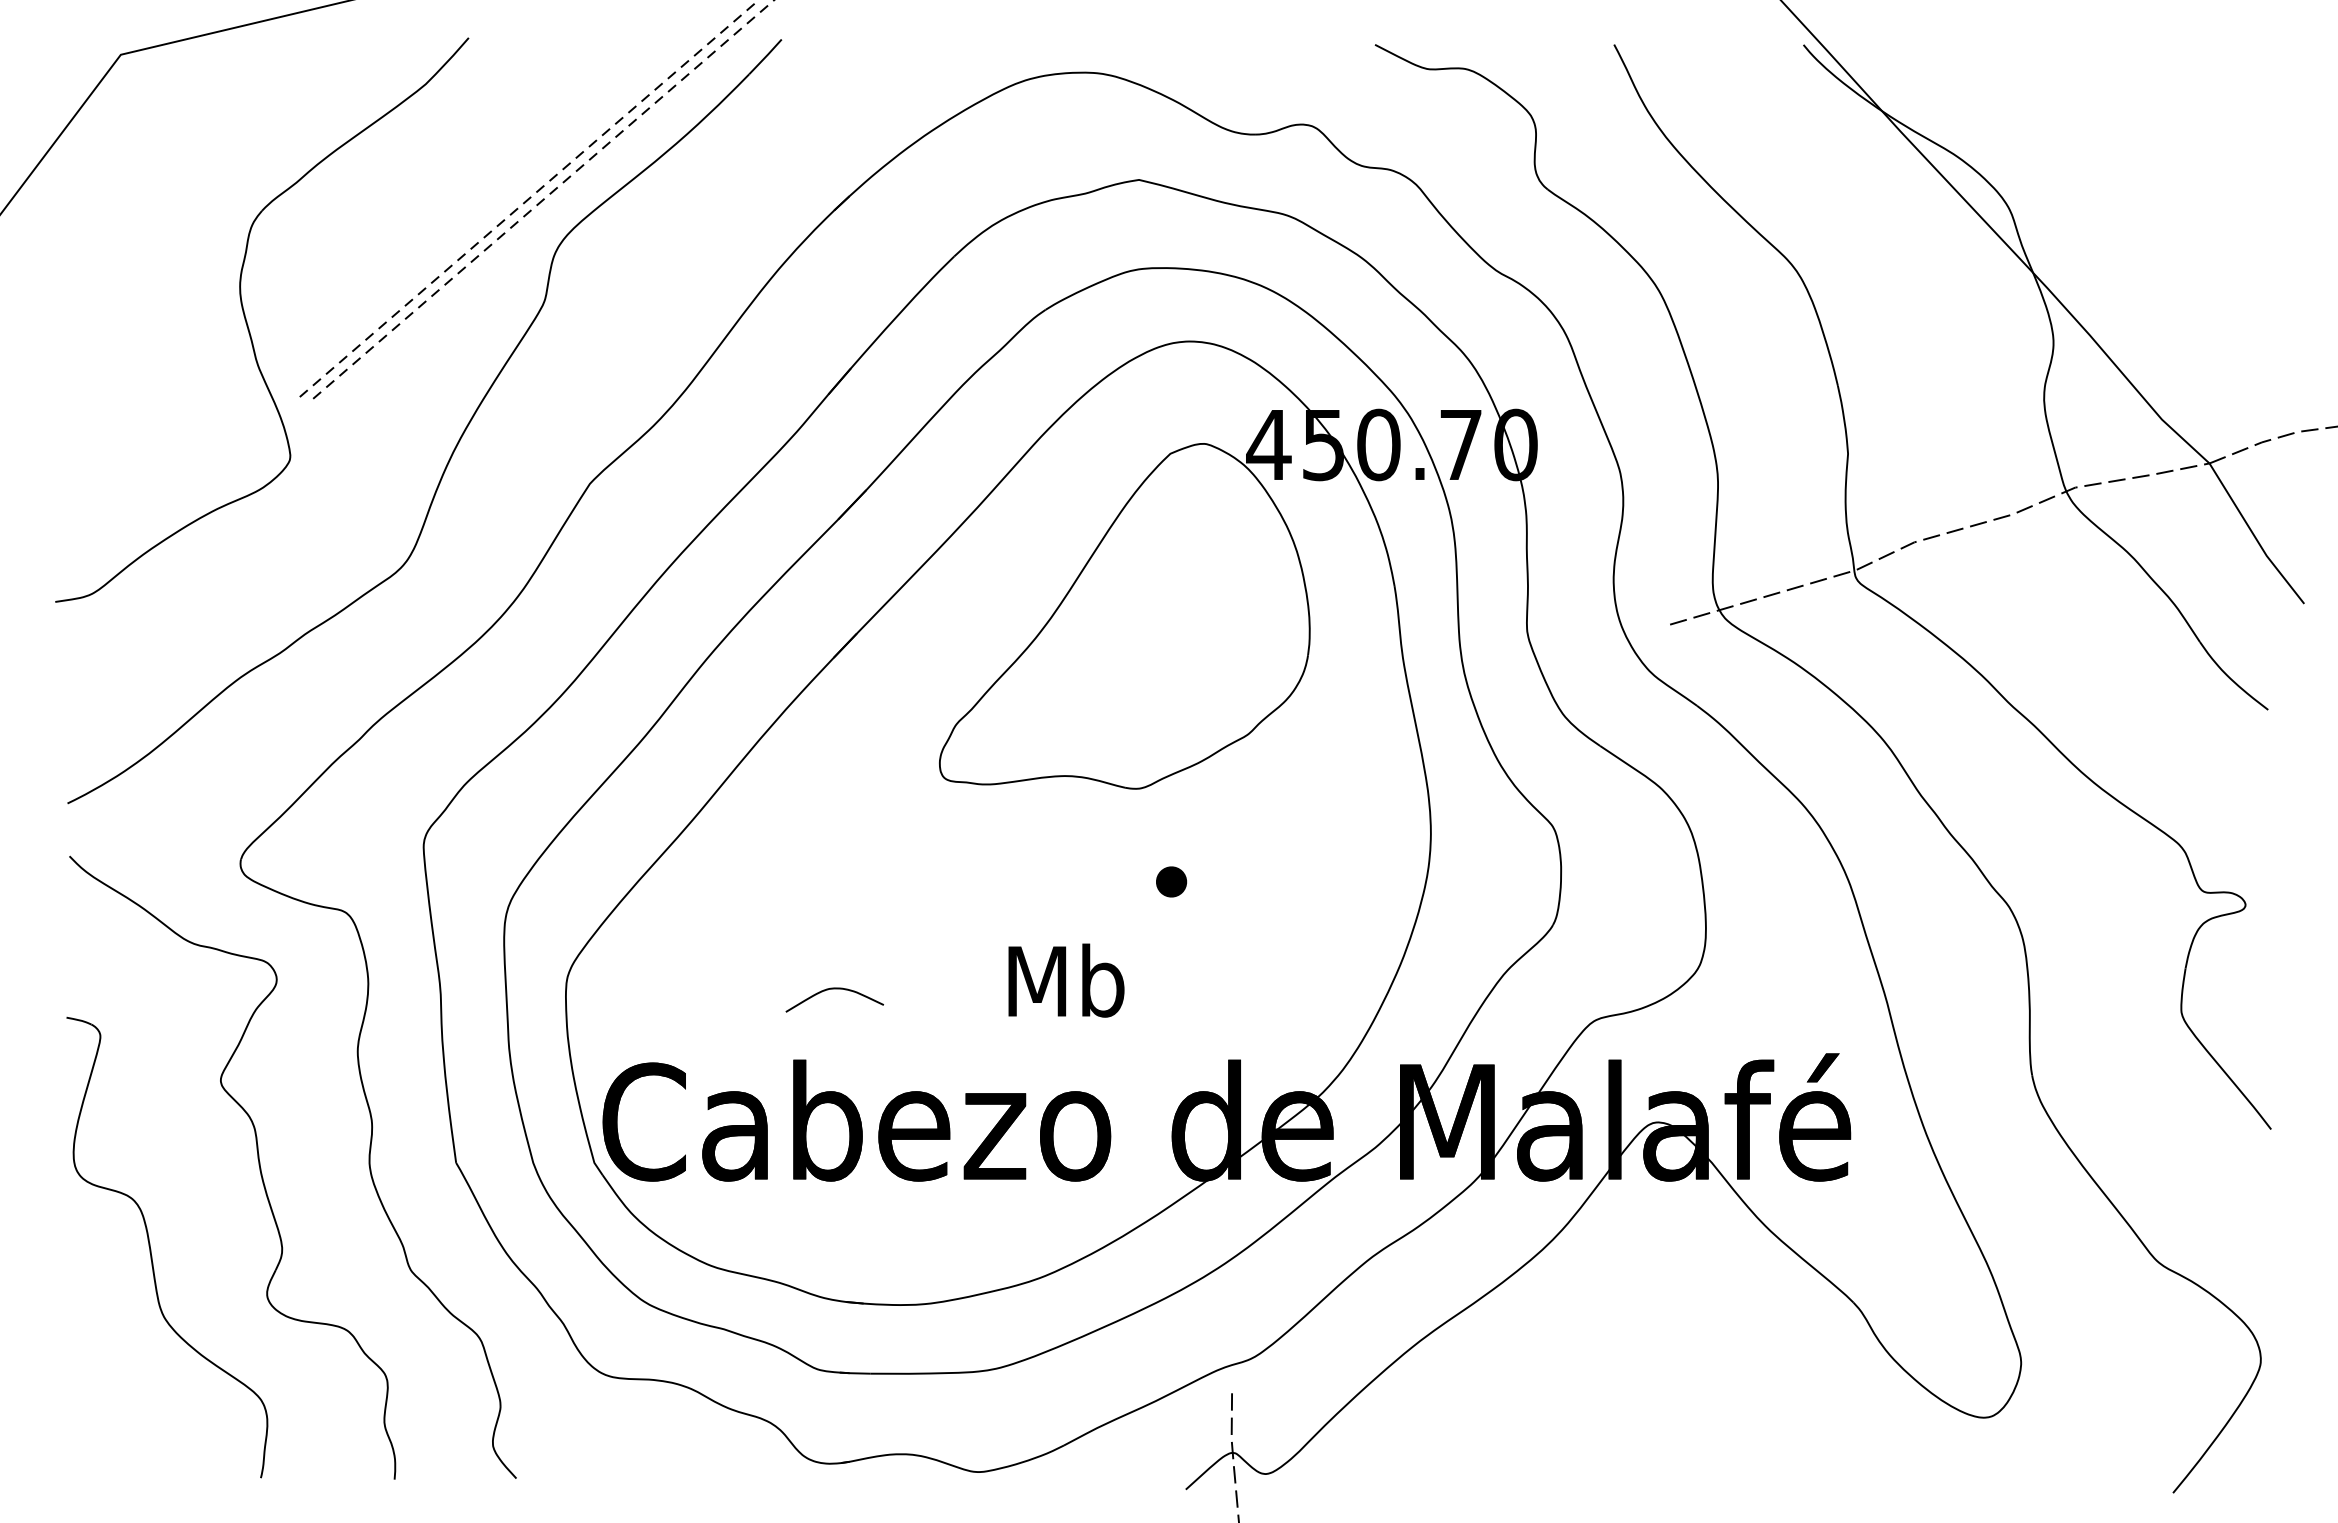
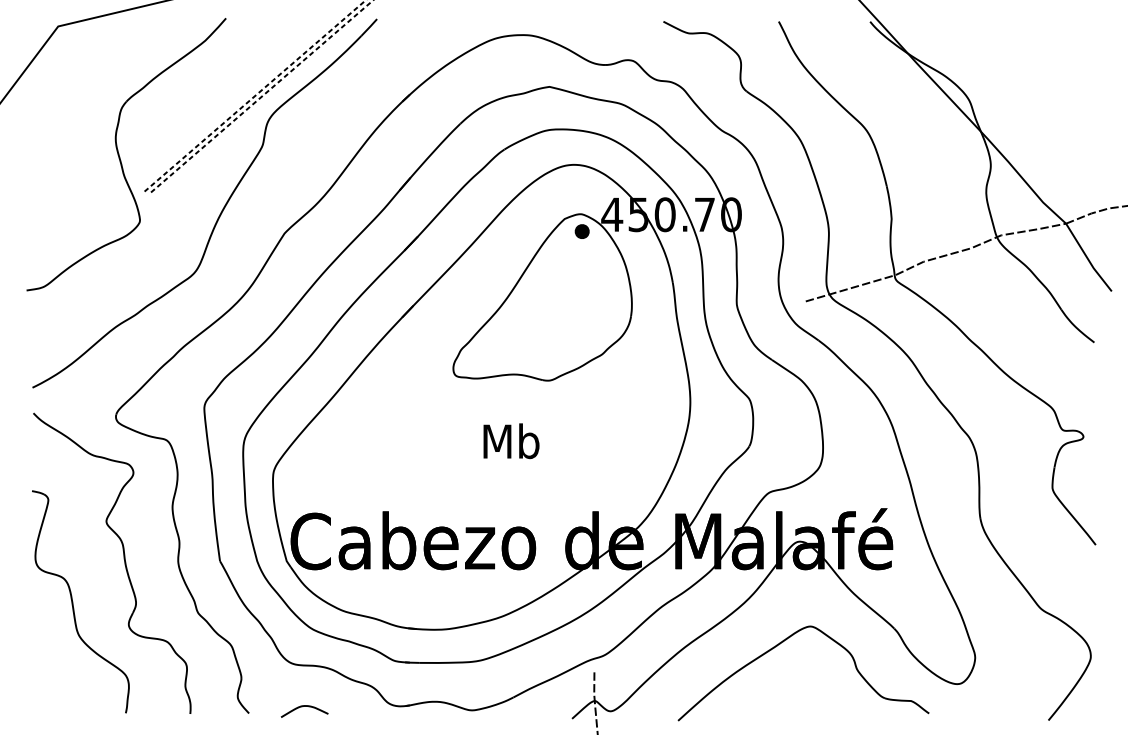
part: (1170, 881) -> (581, 231), moved
text: (1066, 981) -> (511, 441), moved
curve: (830, 991) -> (302, 707), moved
part: (1623, 1331) -> (783, 642), added

